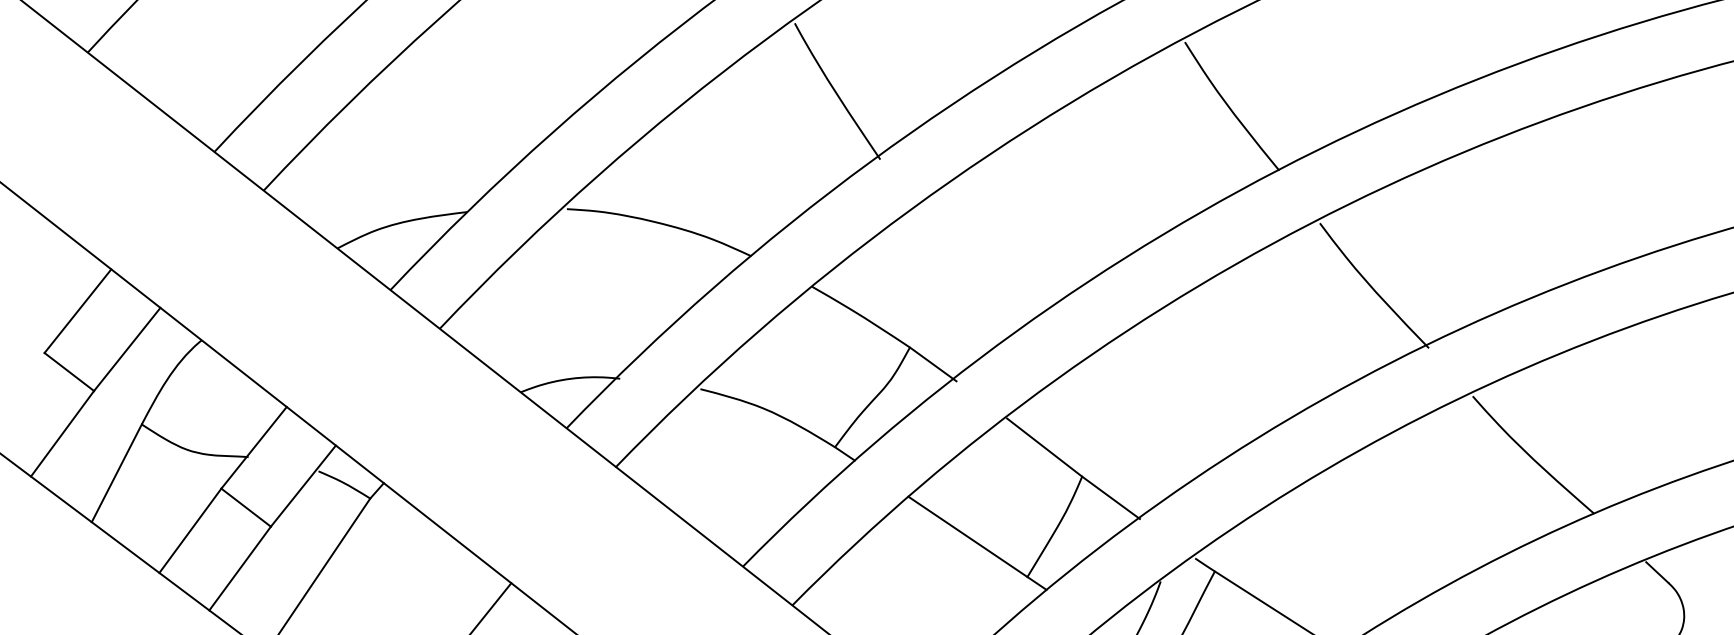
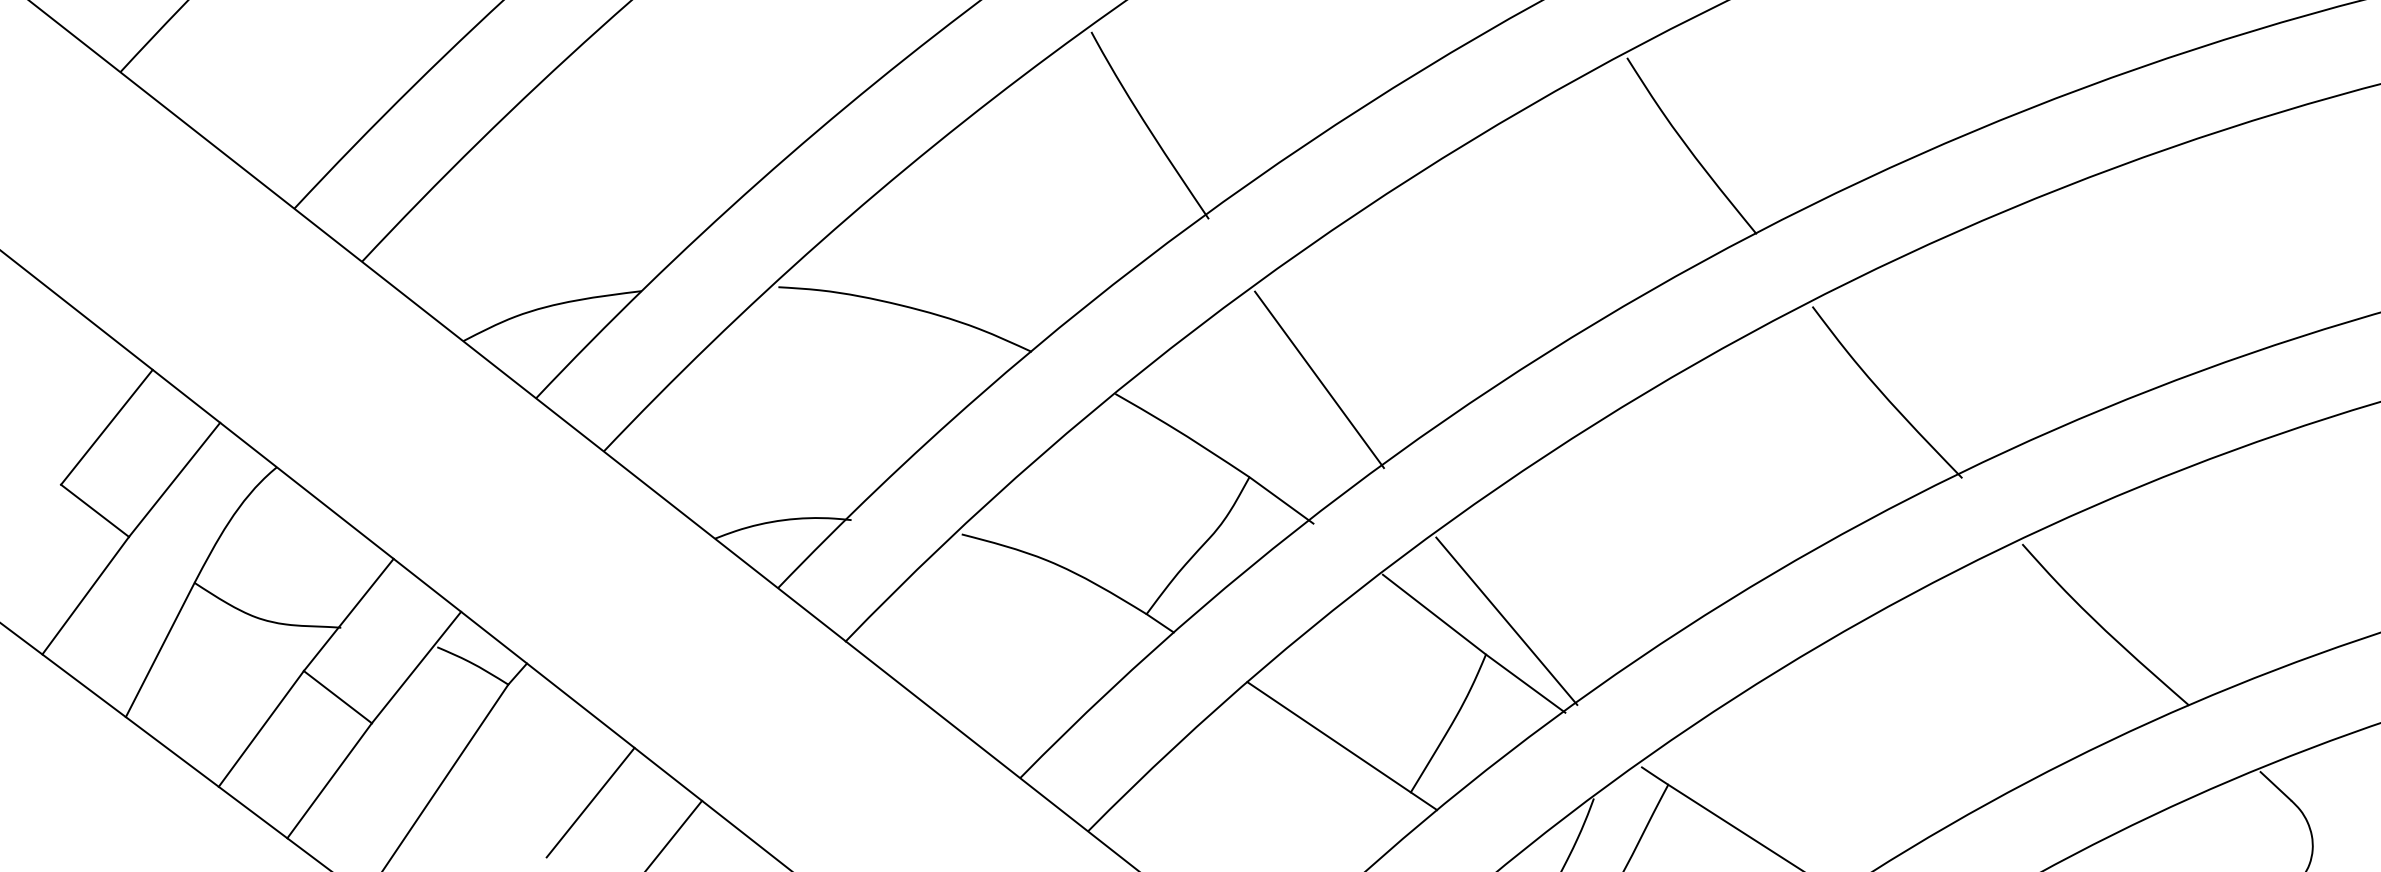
line: (960, 276) -> (1318, 379), added
line: (1096, 452) -> (1505, 621), added
line: (430, 584) -> (591, 802), added

